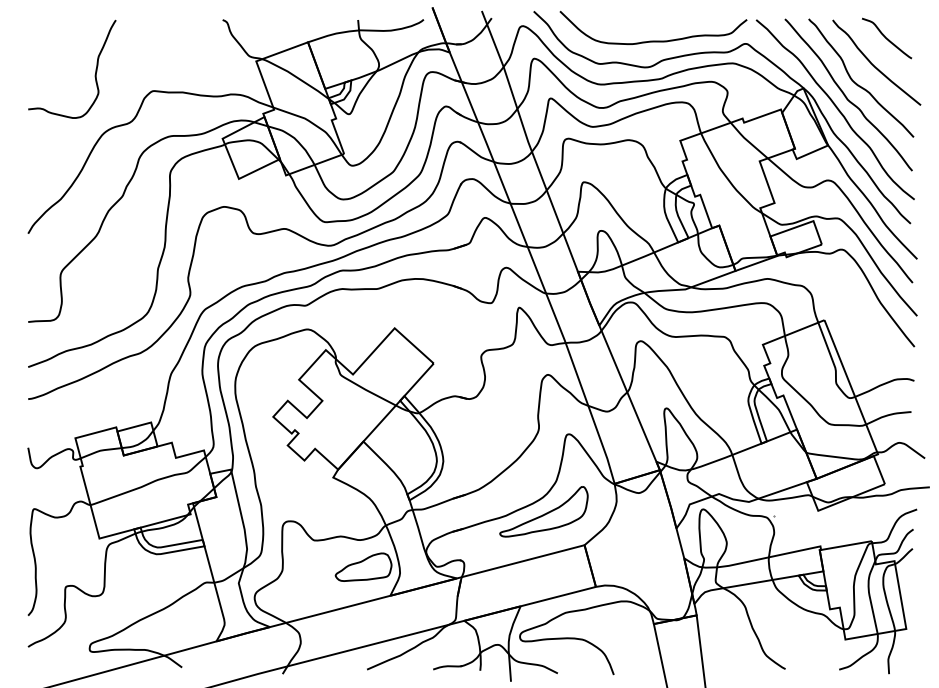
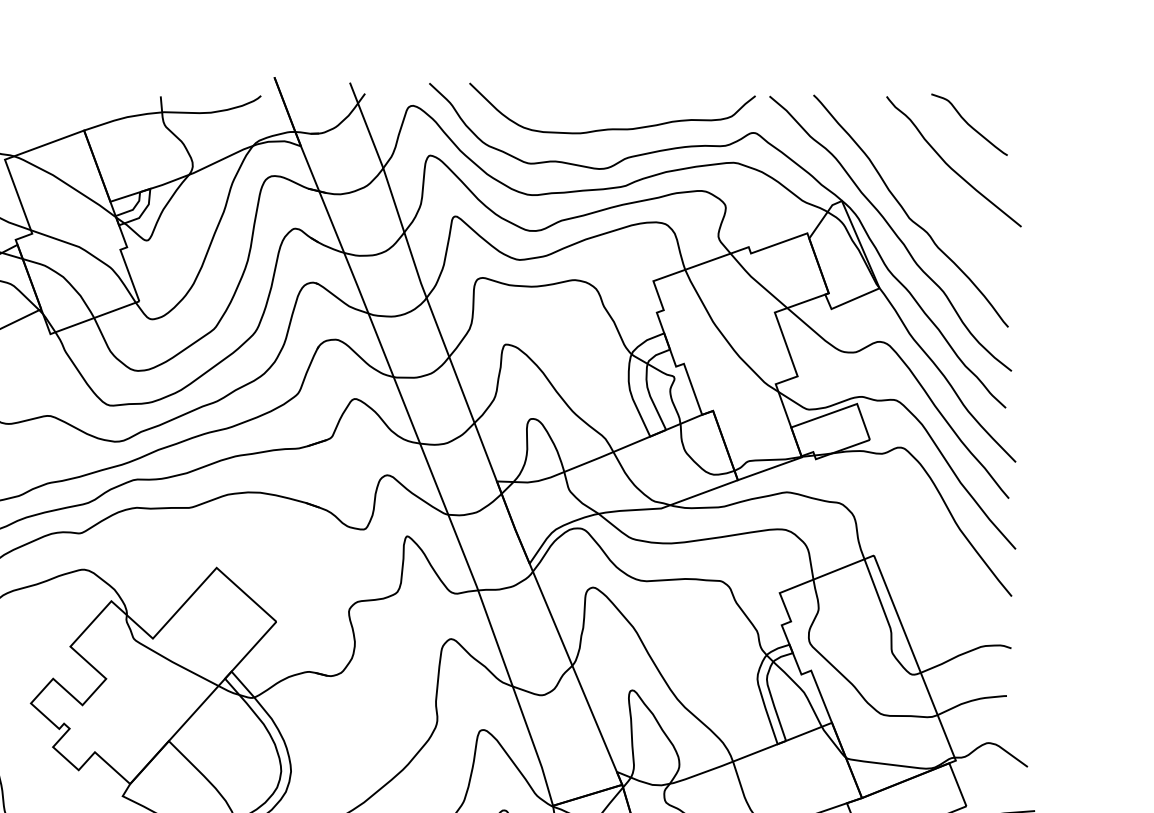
curve: (856, 82) -> (922, 192), removed

